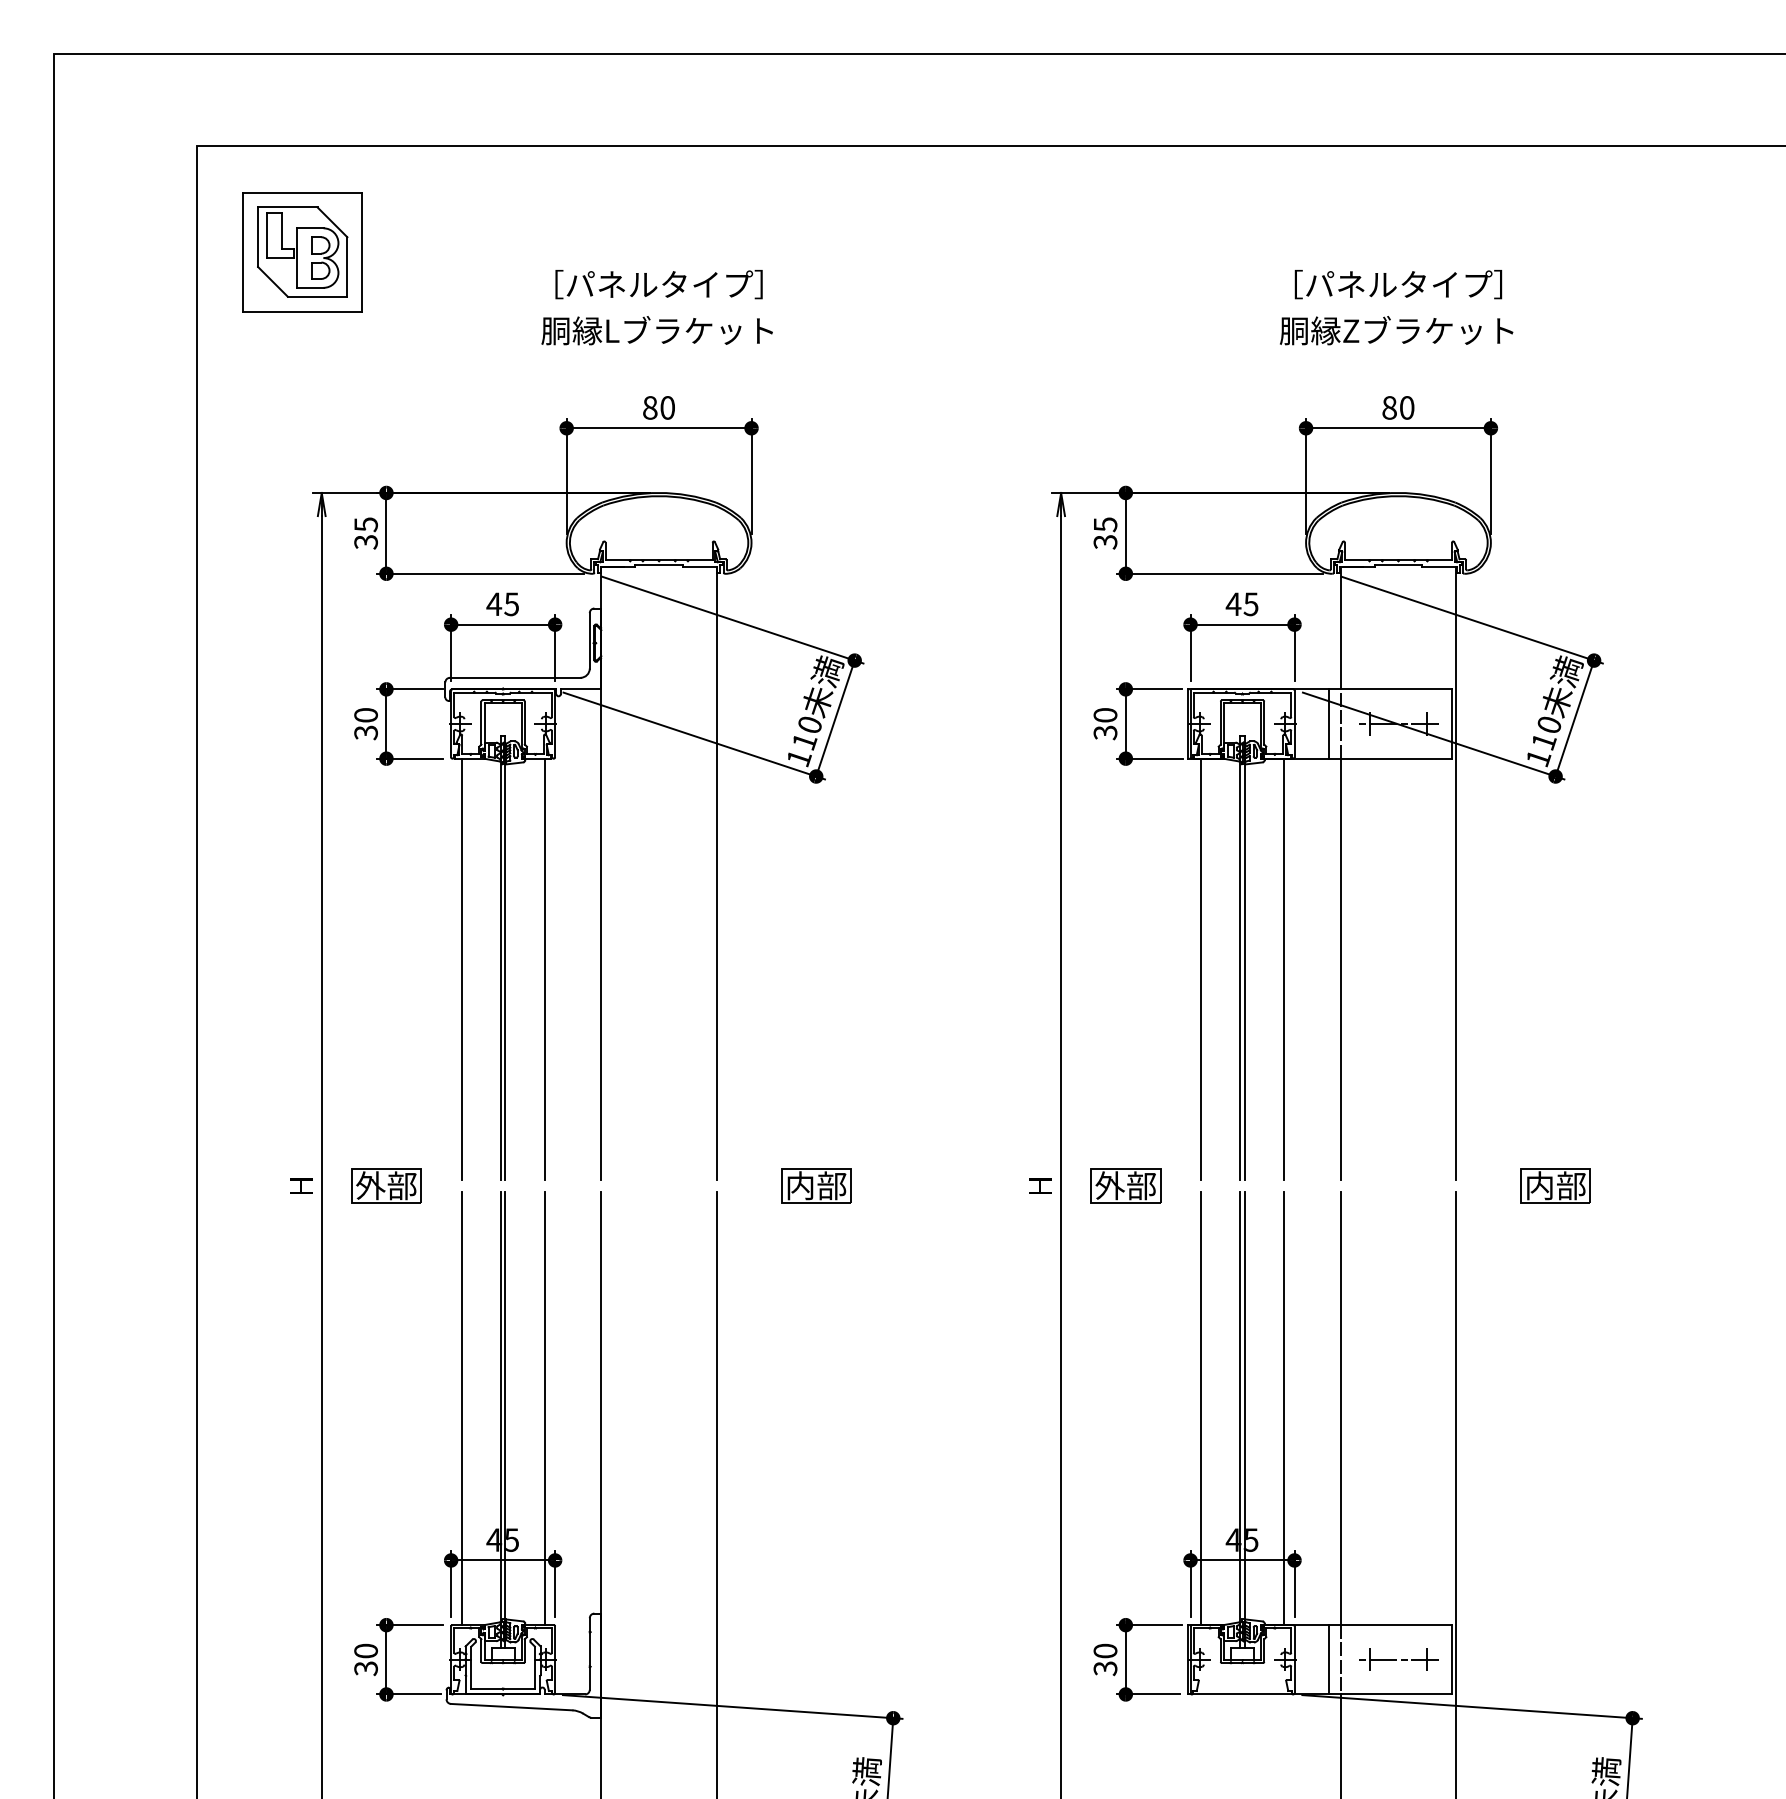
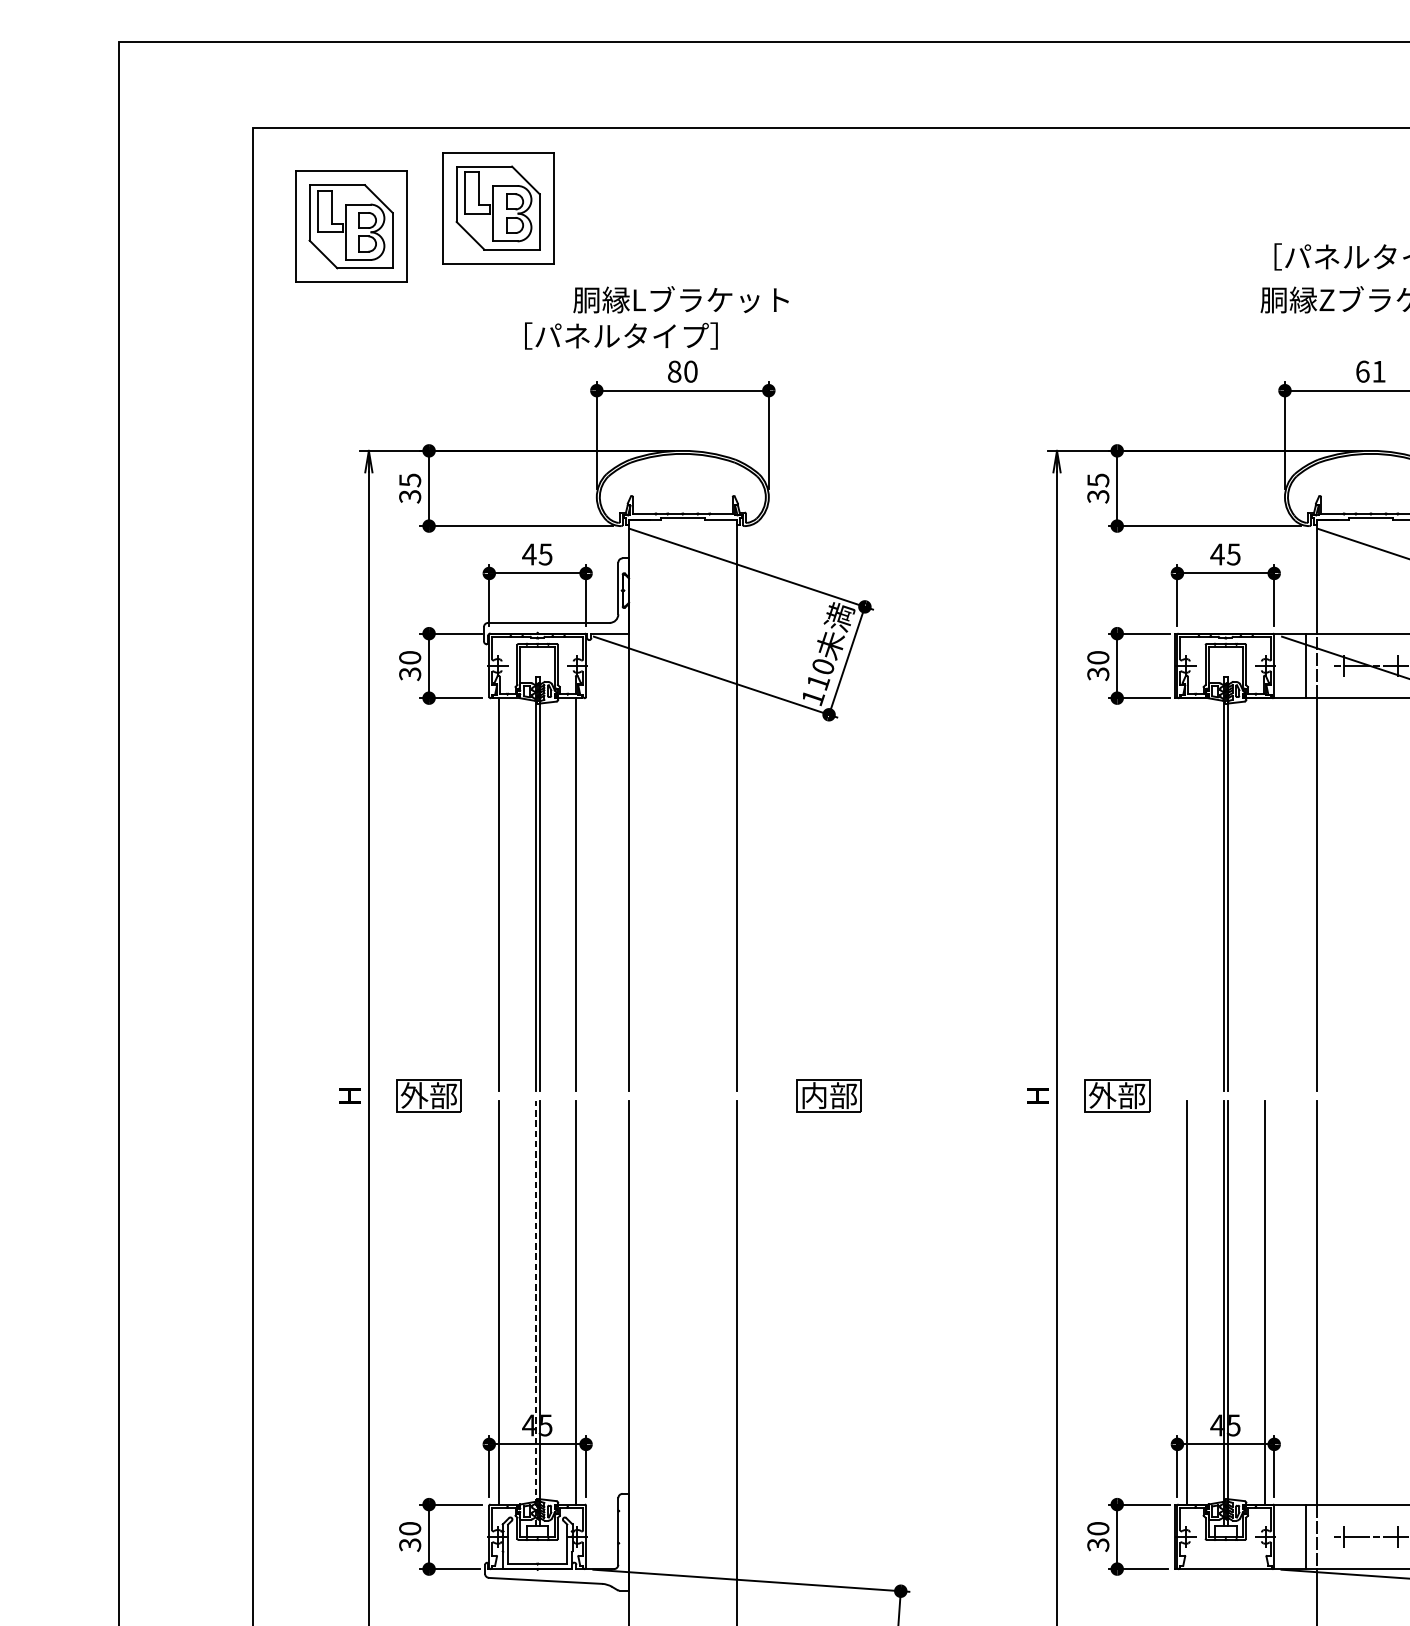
part: (460, 232) -> (498, 208), added
text: (658, 284) -> (620, 335), moved
text: (1398, 407) -> (1370, 371), 80 -> 61
line: (1200, 969) -> (1186, 894), removed
line: (1284, 969) -> (1264, 894), removed
line: (500, 1419) -> (535, 1313), solid -> dashed

